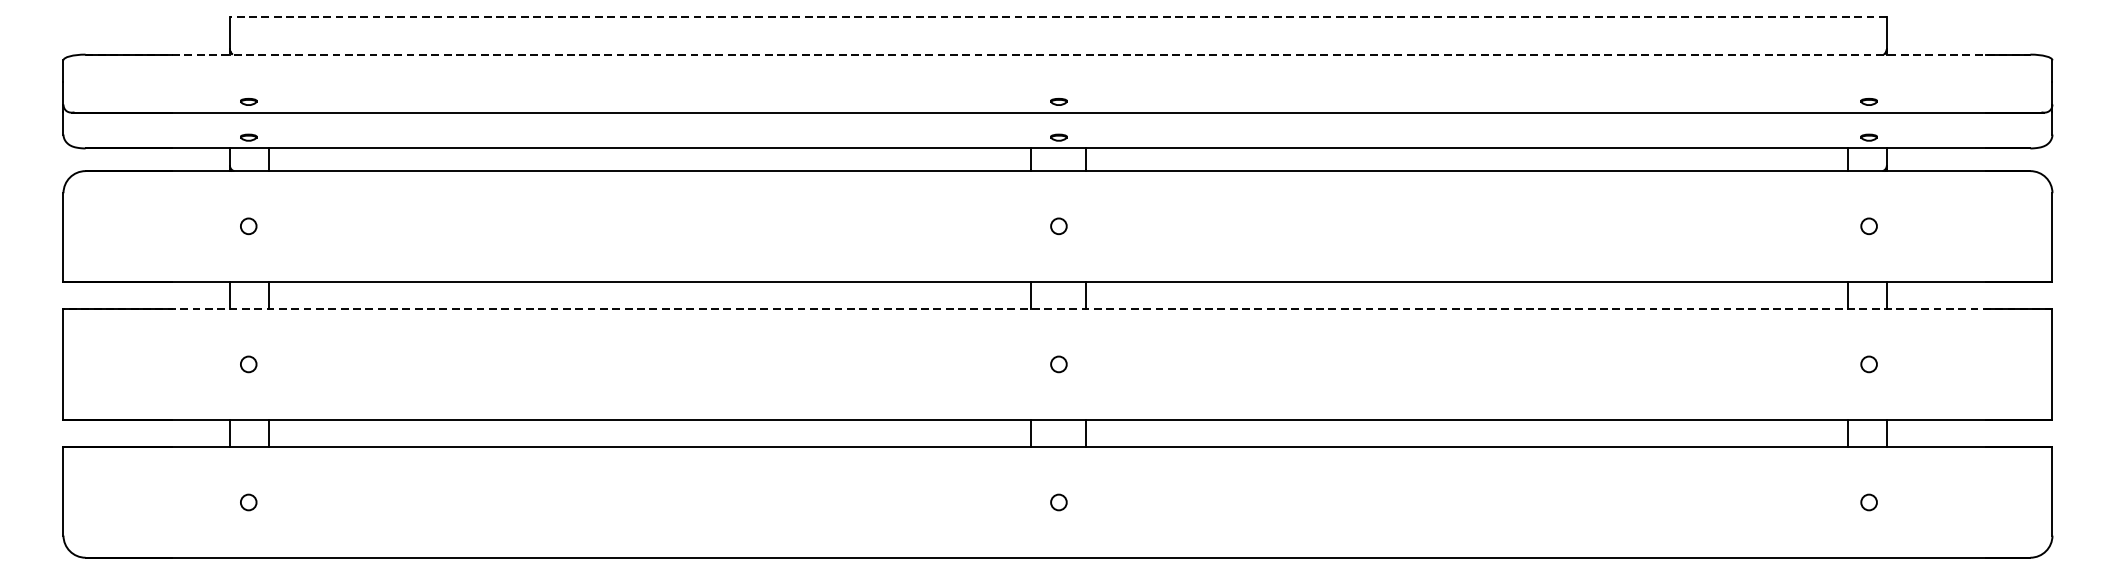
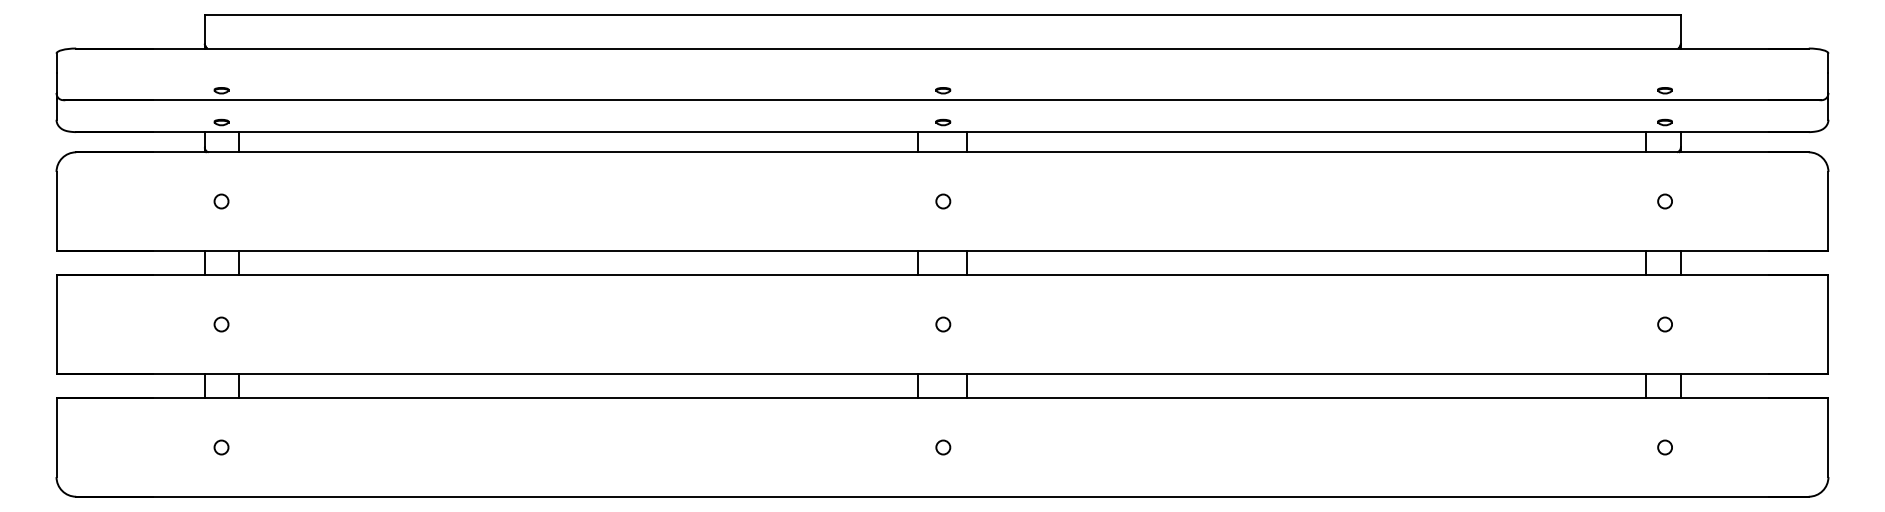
line: (1058, 17) -> (942, 15), dashed -> solid
line: (1058, 54) -> (942, 48), dashed -> solid
line: (1058, 309) -> (942, 275), dashed -> solid

